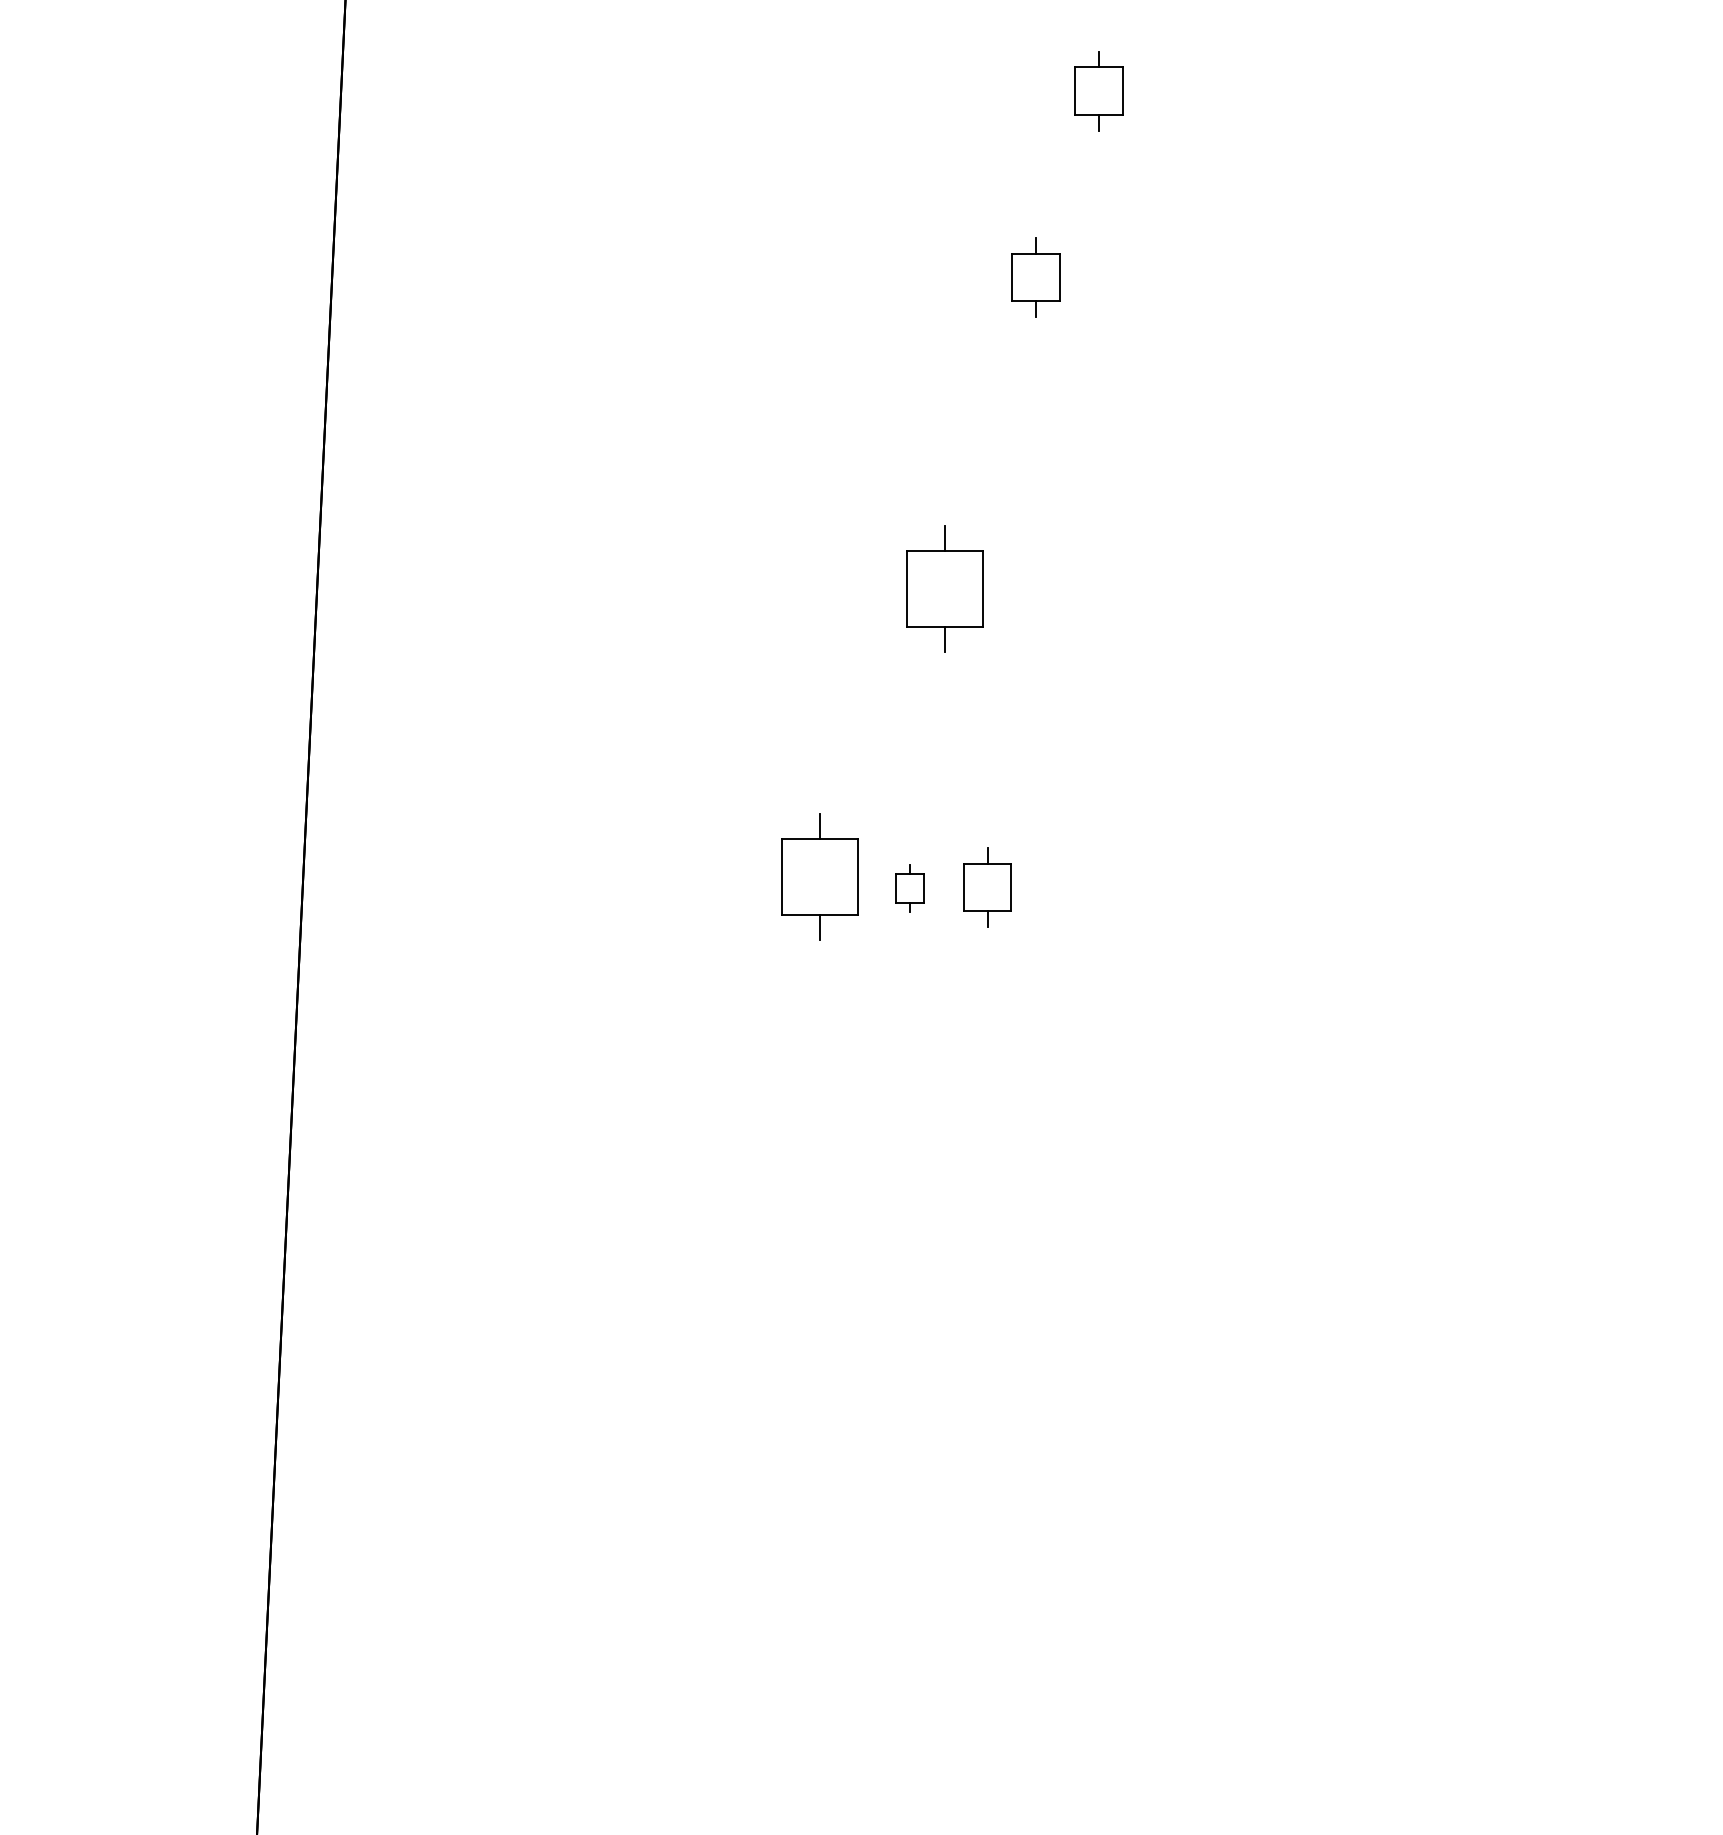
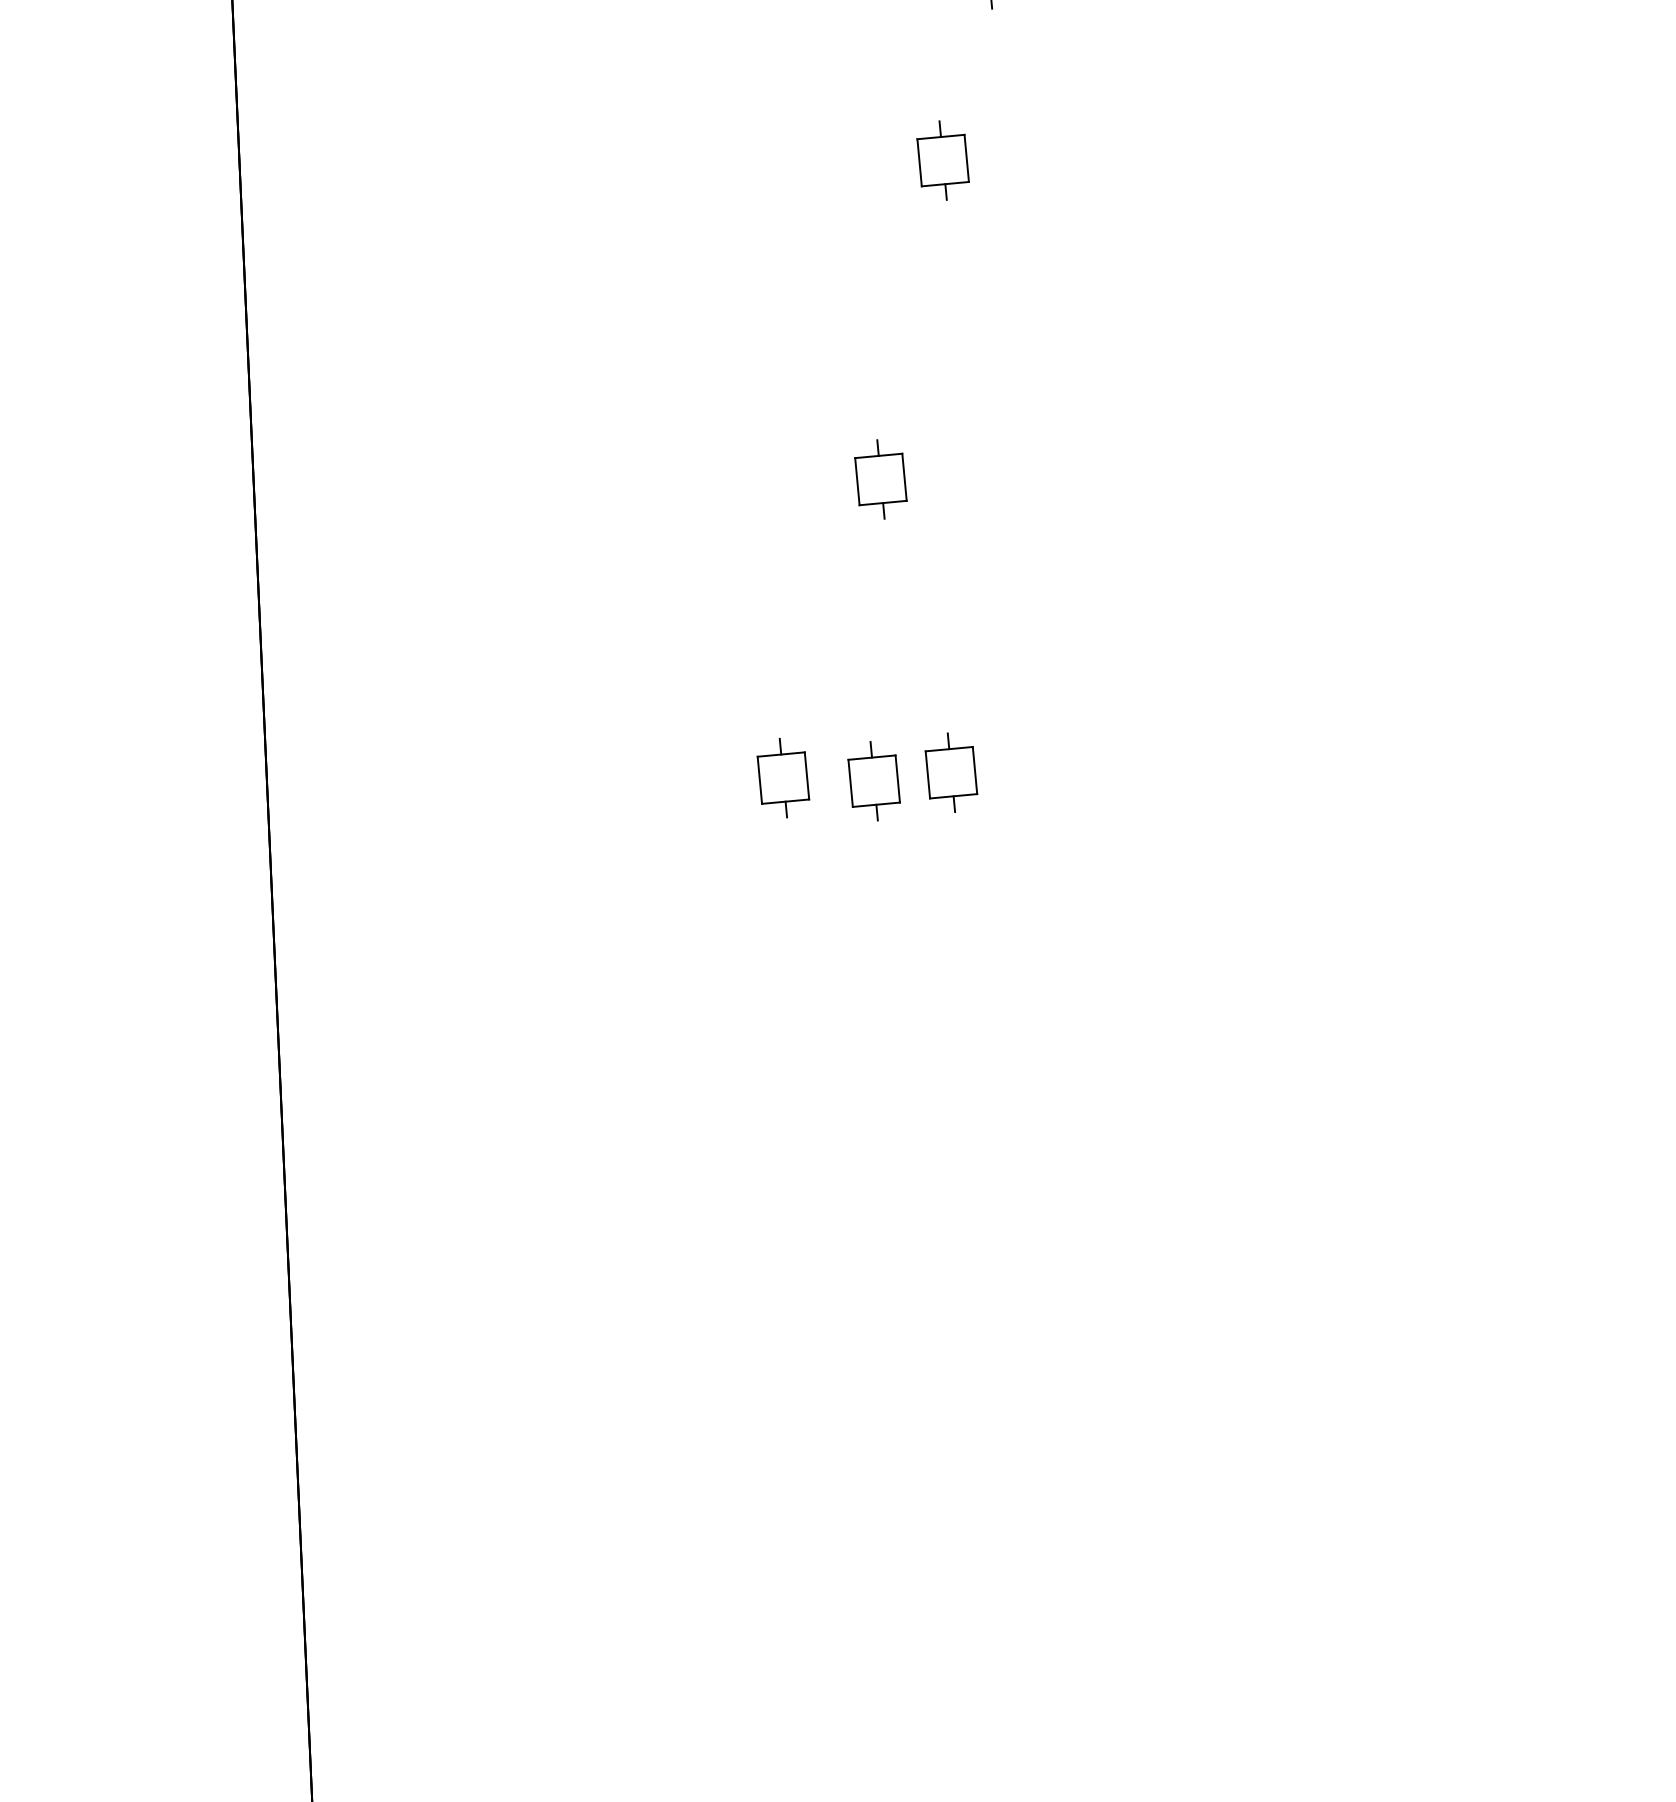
part: (944, 588) -> (880, 478), size x0.62
part: (819, 877) -> (782, 778), size x0.62
part: (909, 888) -> (873, 780), size x1.67

